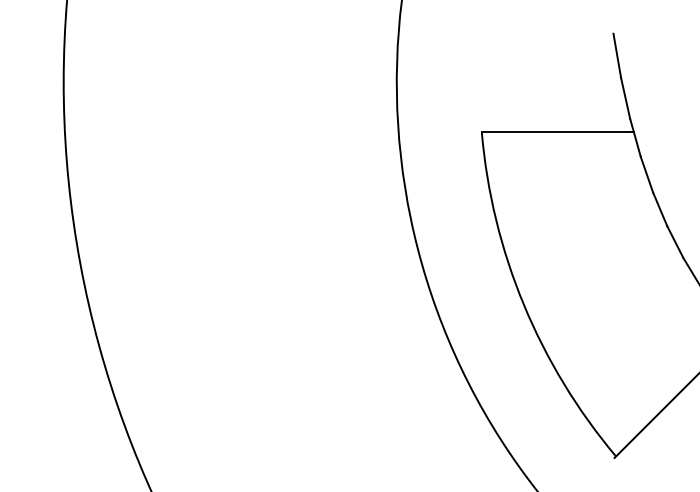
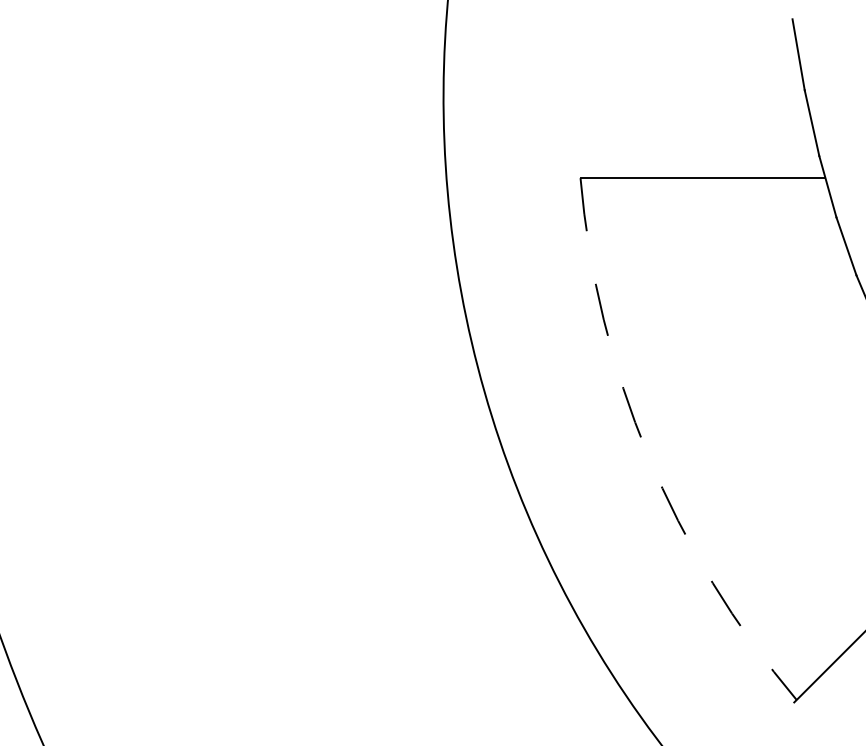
arc: (523, 304) -> (647, 455), solid -> dashed

